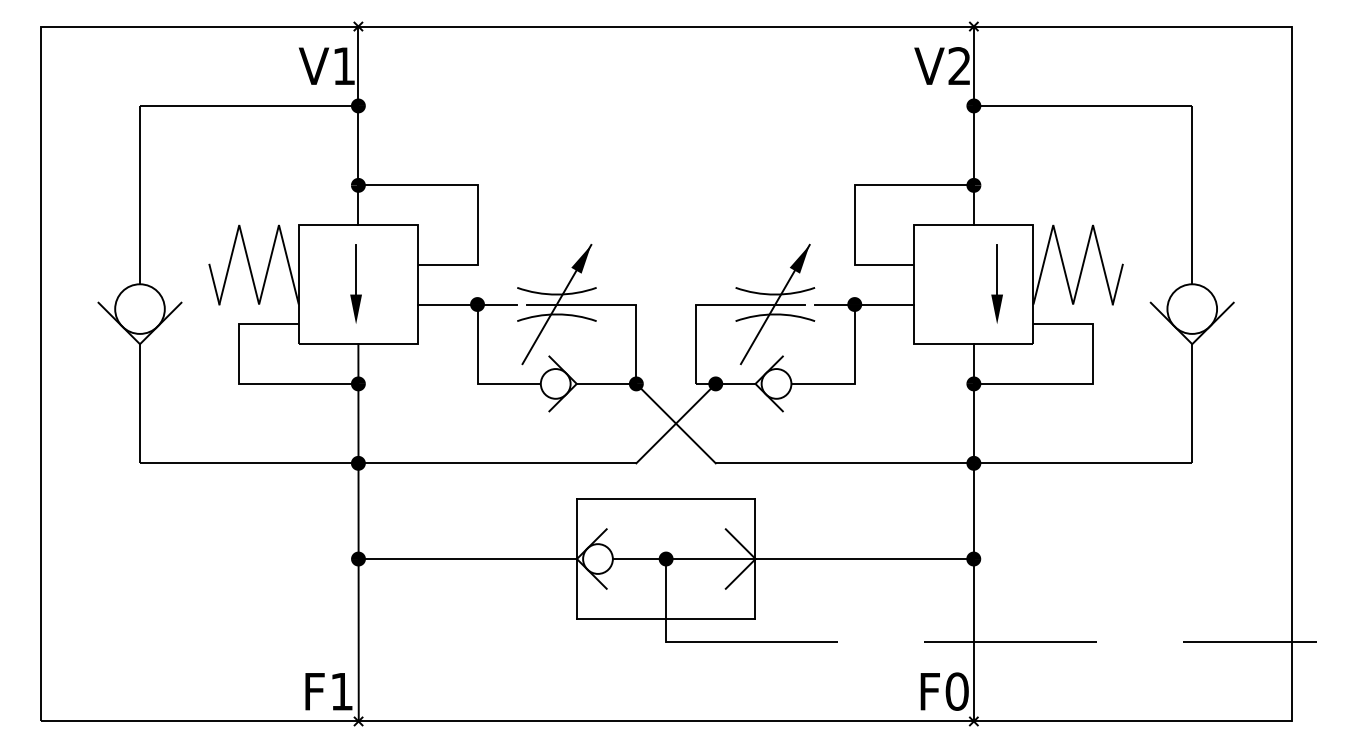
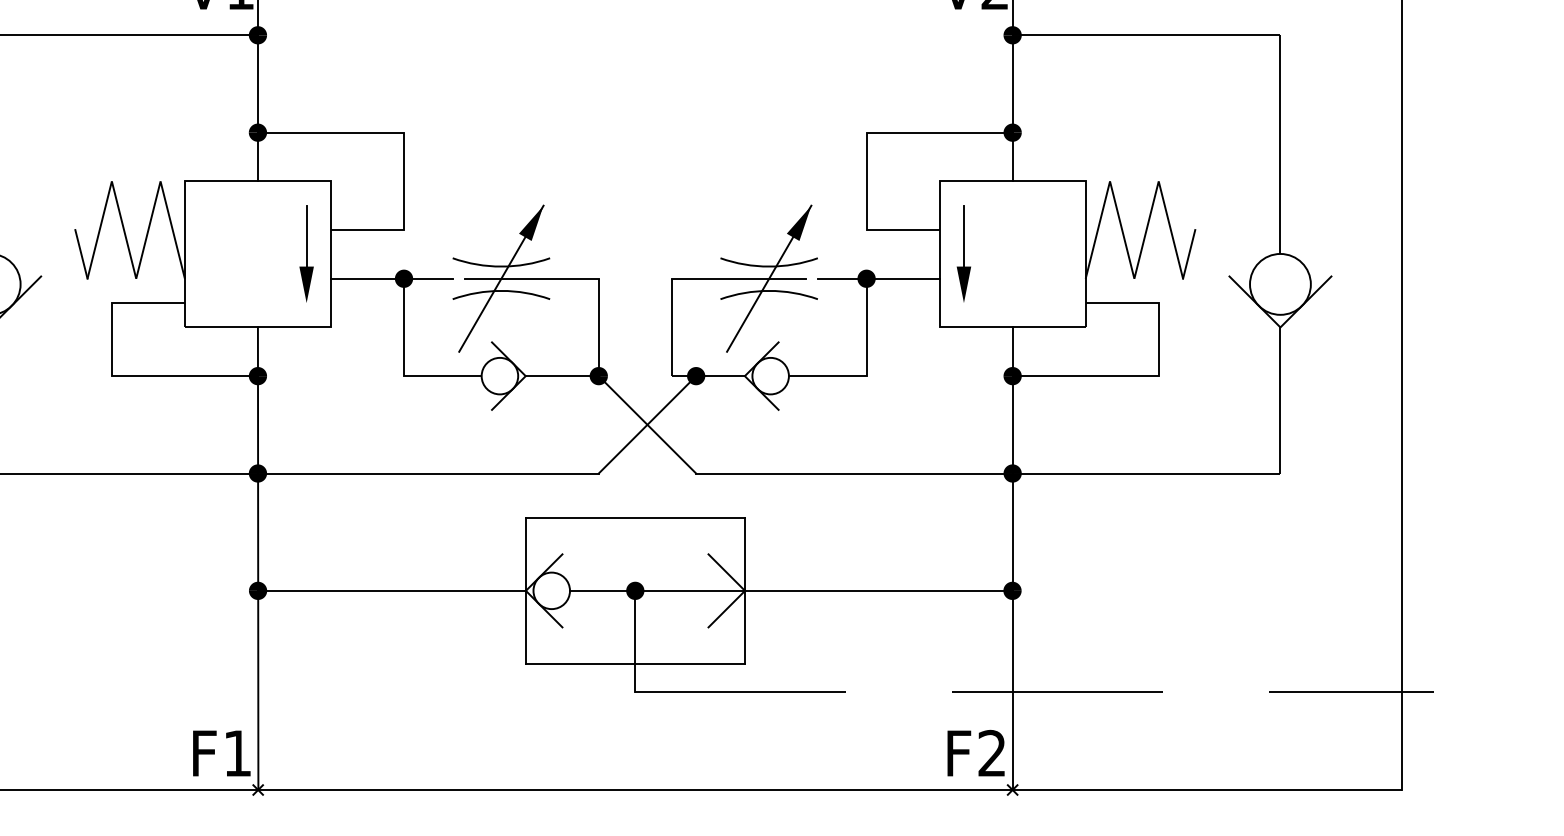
part: (355, 283) -> (305, 253), moved
part: (996, 283) -> (963, 253), moved
text: (956, 691) -> (991, 753), F0 -> F2

